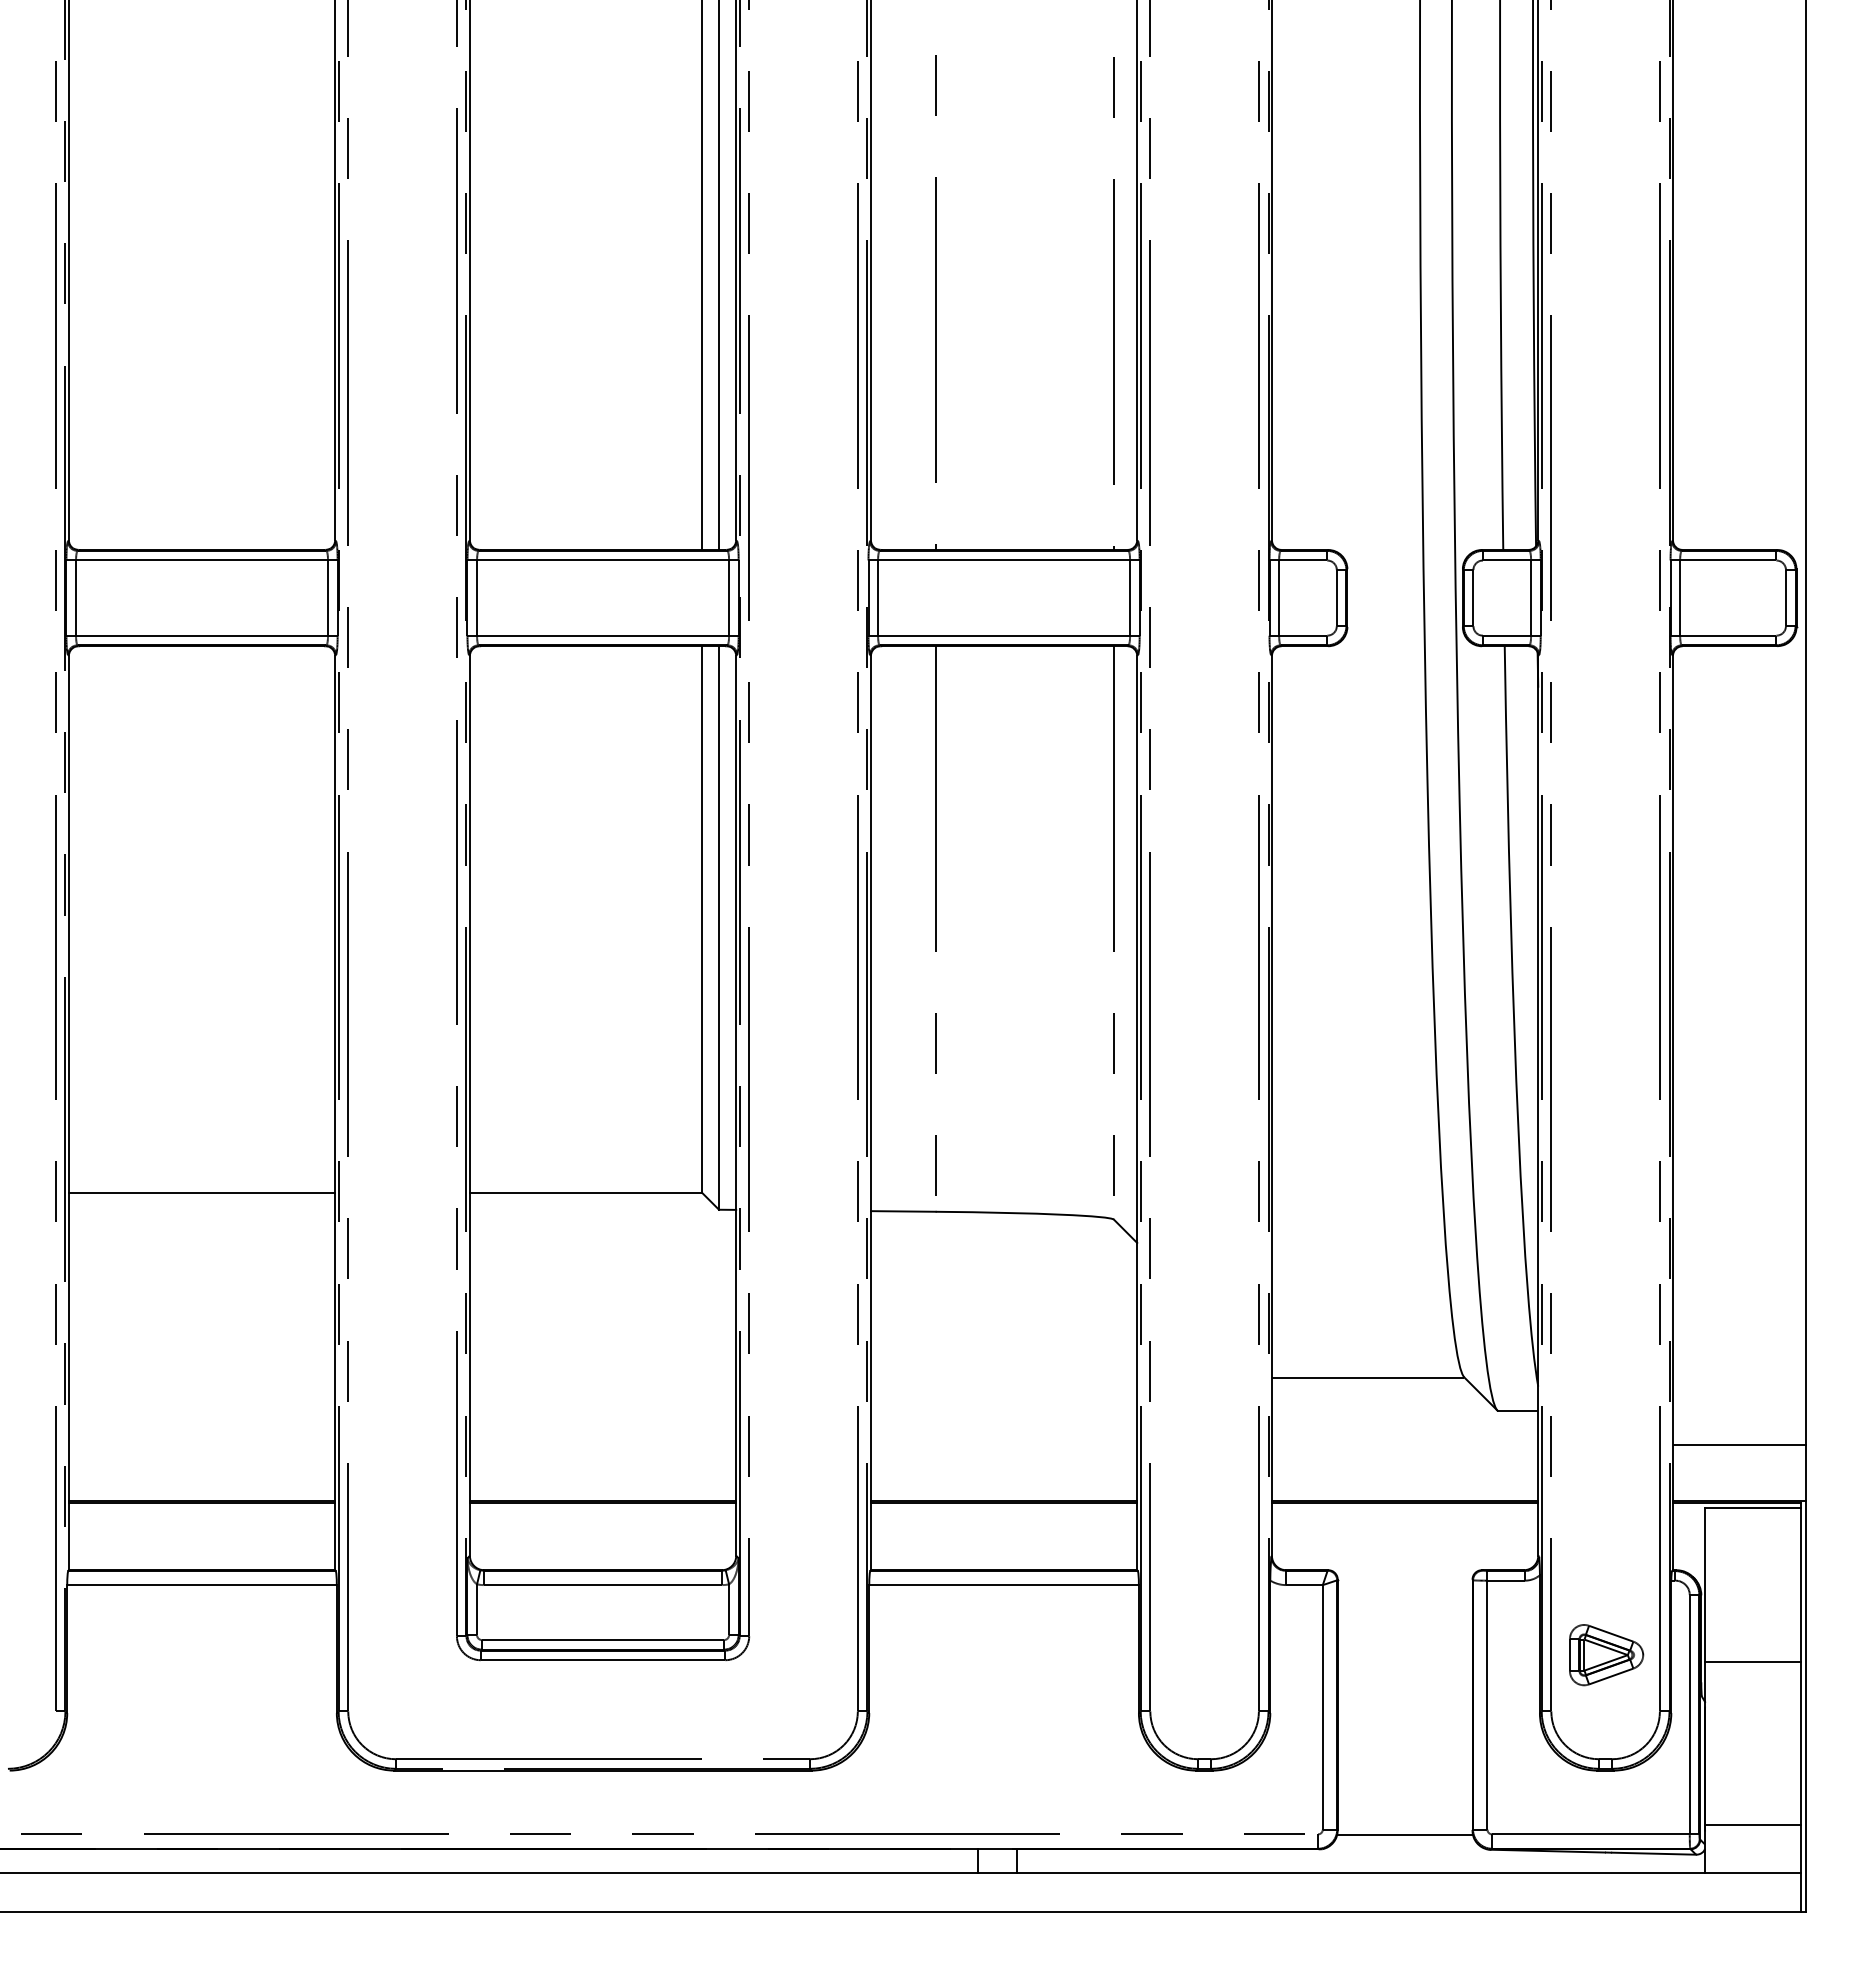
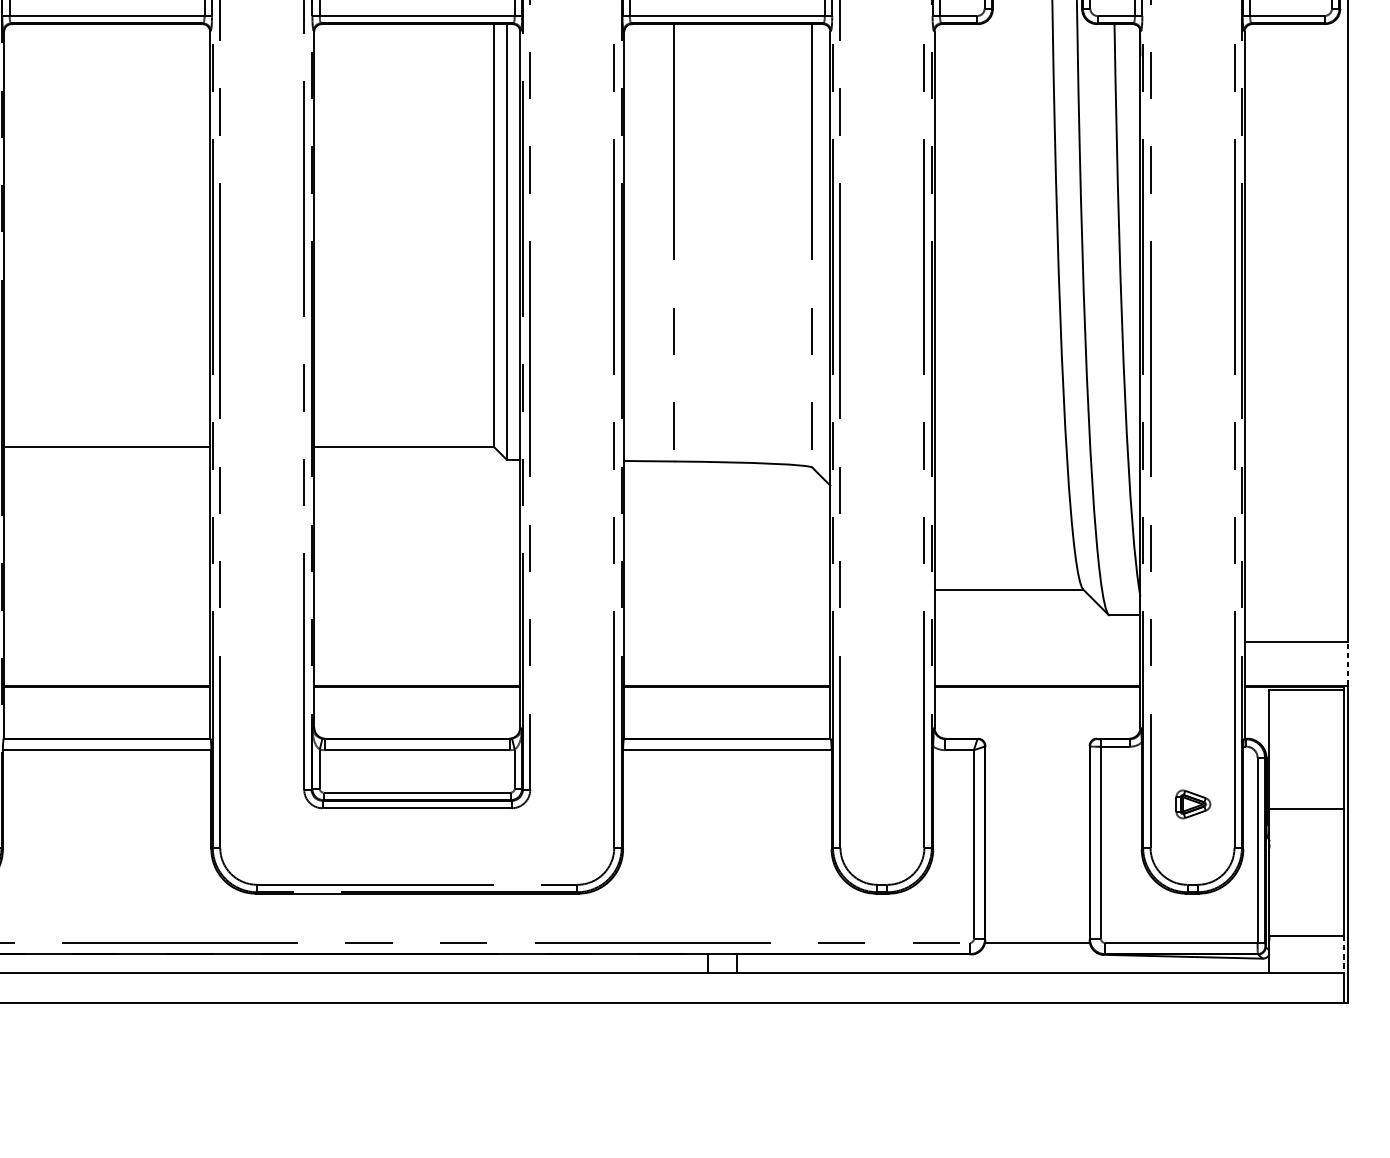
line: (1806, 1472) -> (1347, 663), solid -> dashed
part: (1606, 1655) -> (1193, 804), size x0.6
line: (1801, 1849) -> (1344, 954), solid -> dashed

